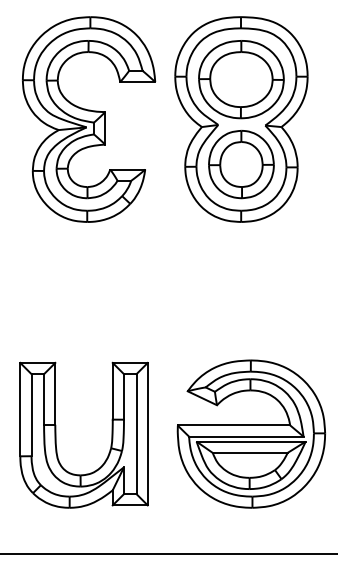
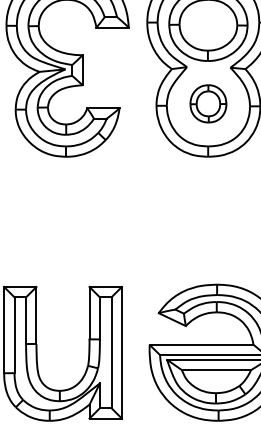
part: (241, 164) -> (208, 103), size x0.6

